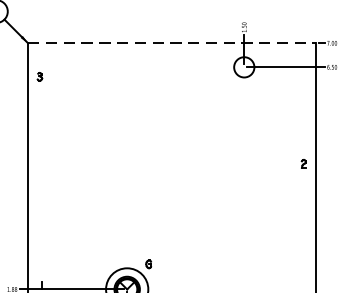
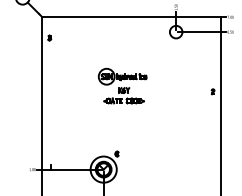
line: (173, 43) -> (132, 17), dashed -> solid
part: (157, 153) -> (122, 85), added

